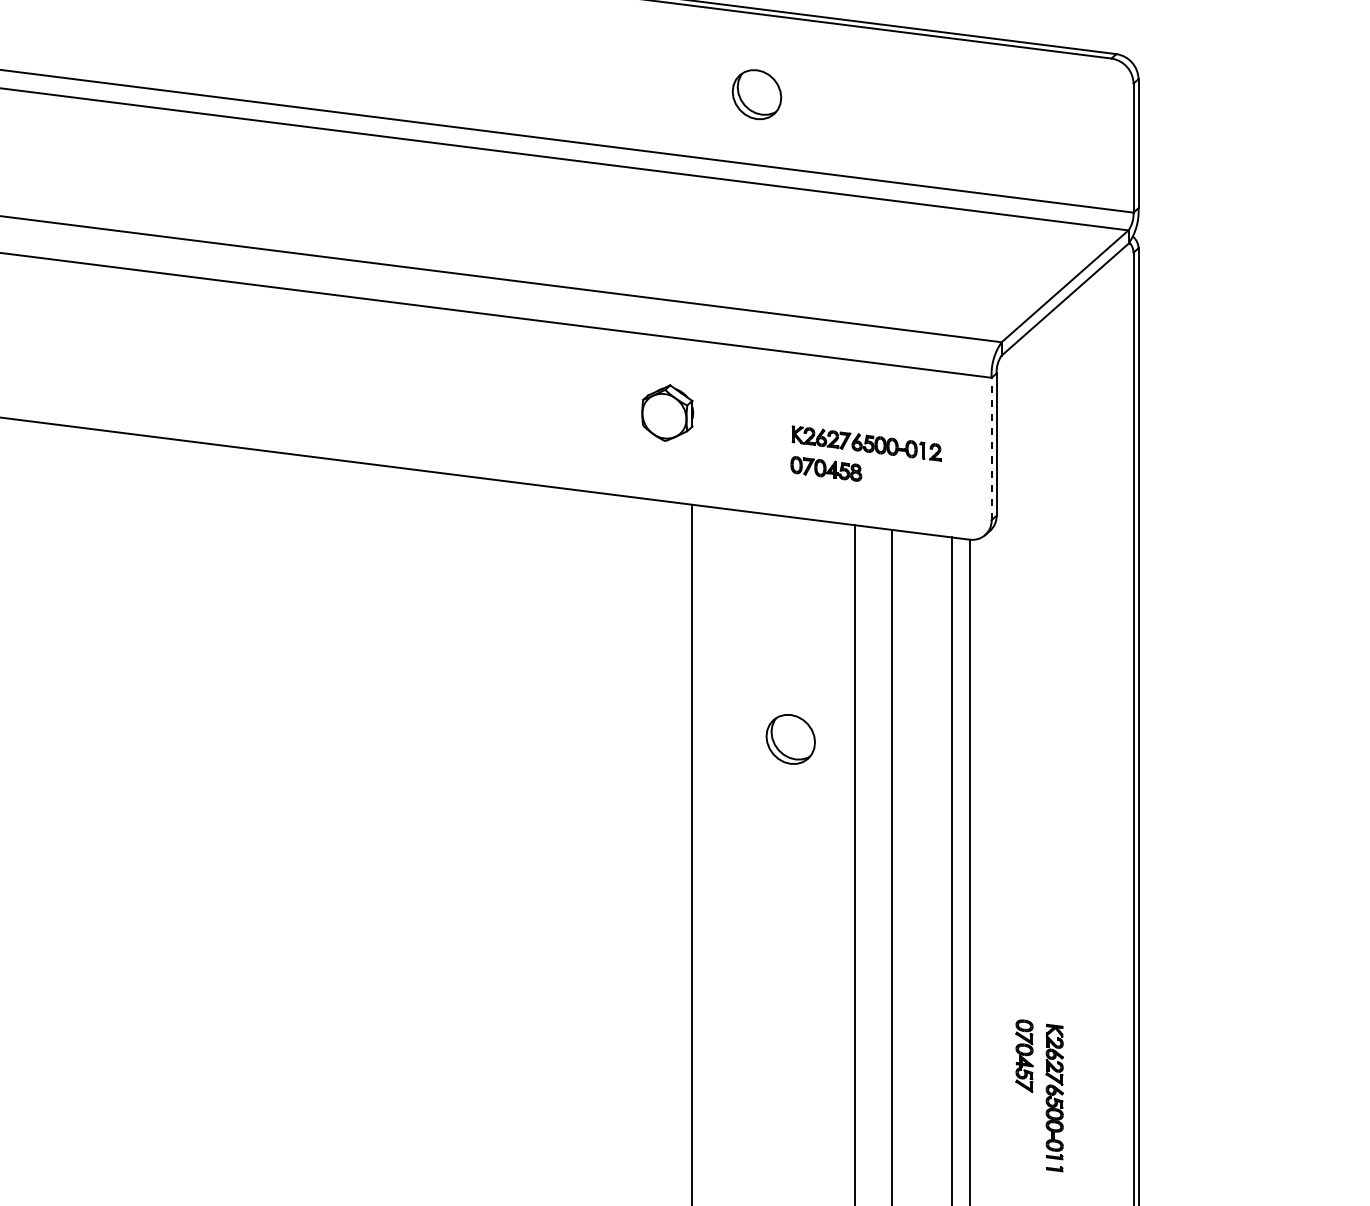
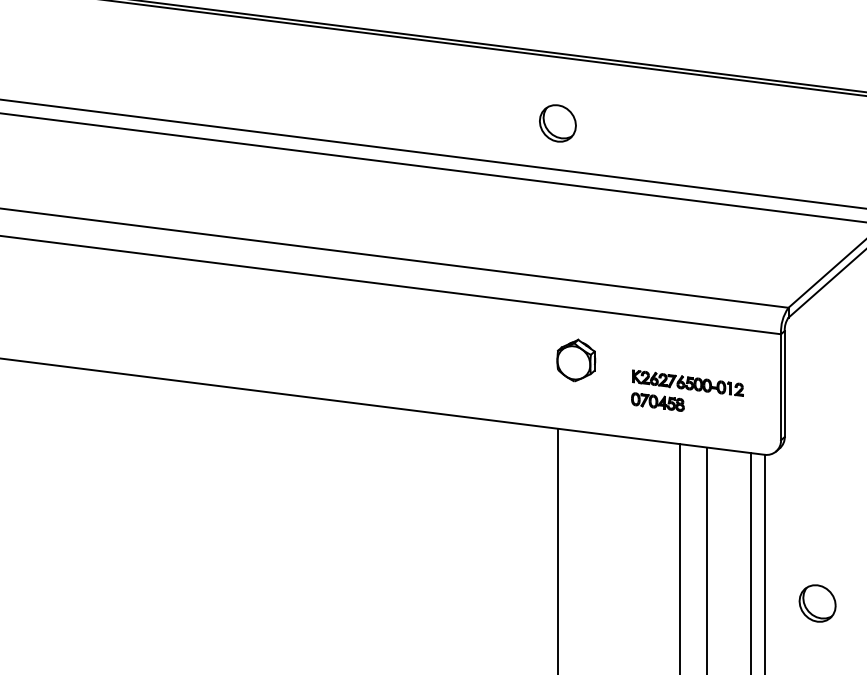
part: (756, 94) -> (557, 123), moved
part: (667, 412) -> (576, 360), moved
line: (991, 448) -> (780, 386), dashed -> solid
part: (790, 739) -> (817, 603), moved

